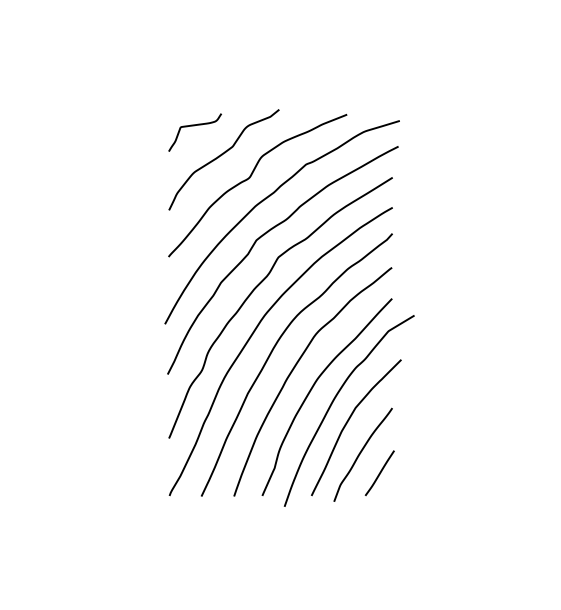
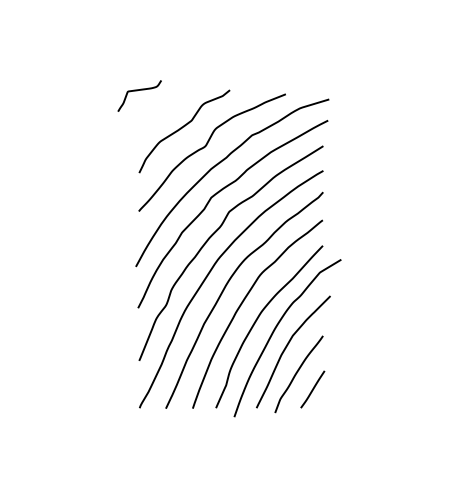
curve: (192, 127) -> (137, 91), moved

